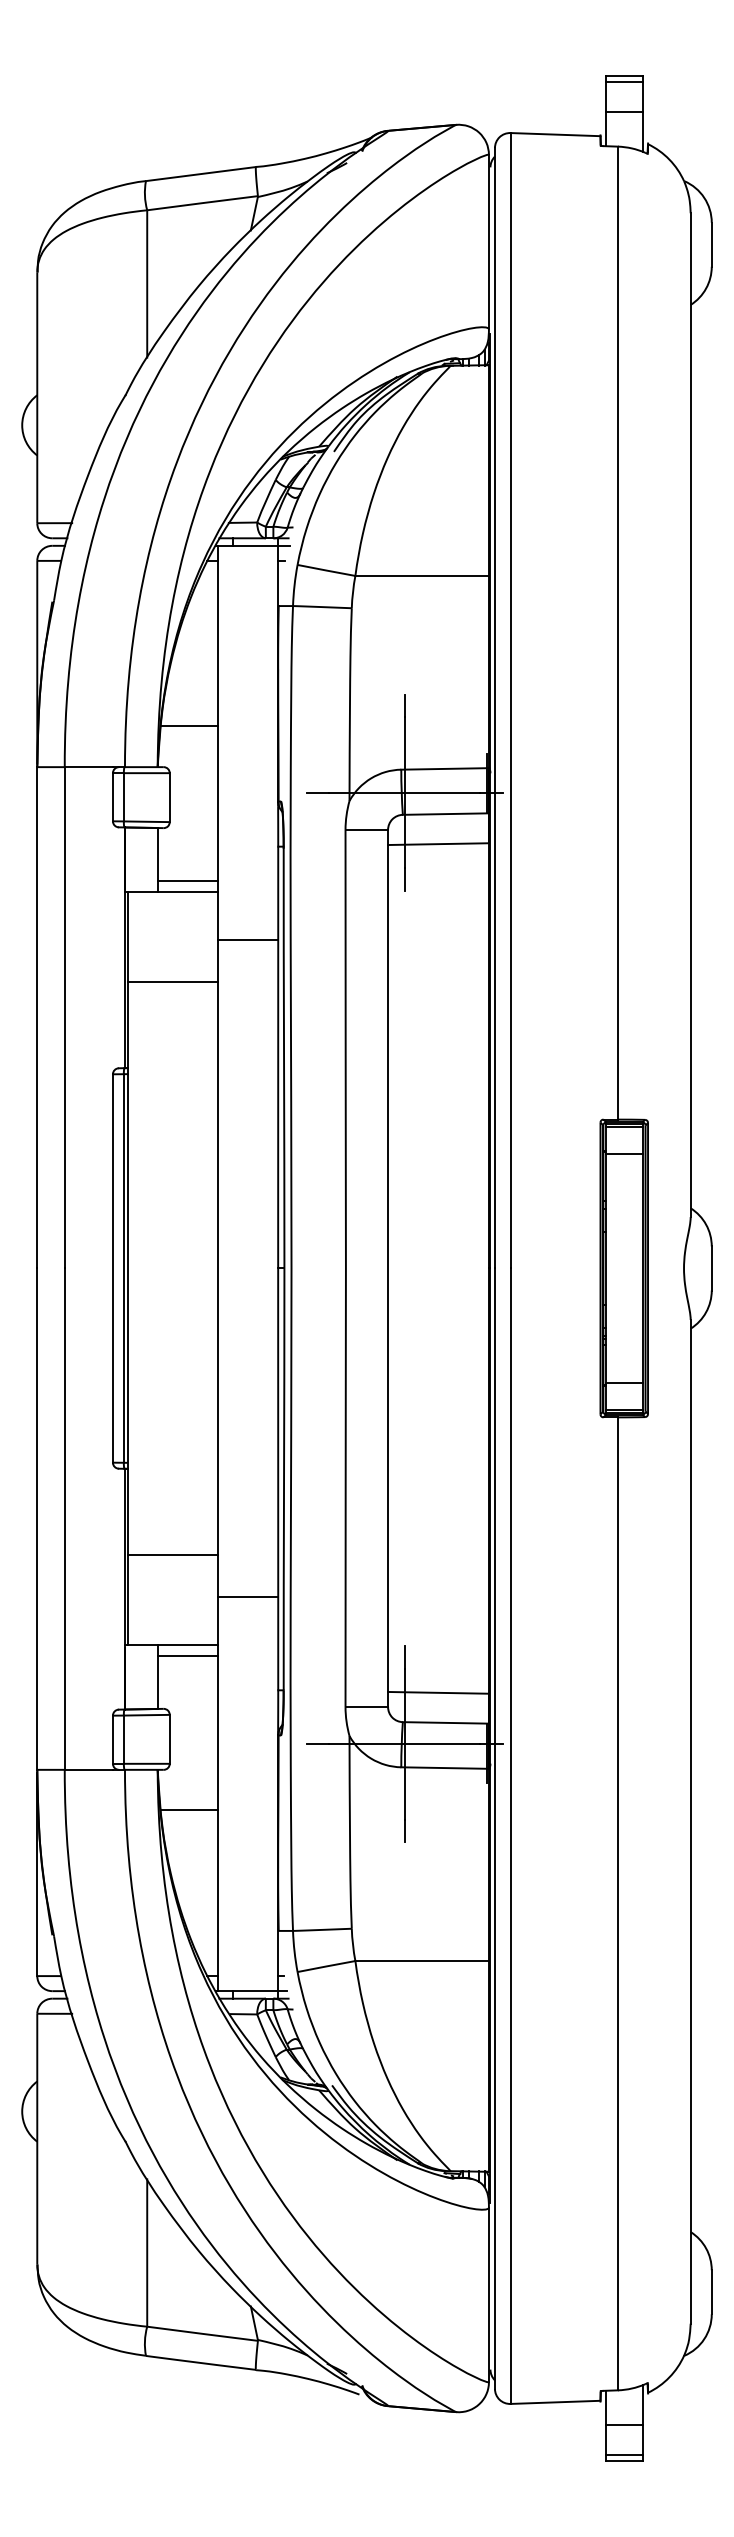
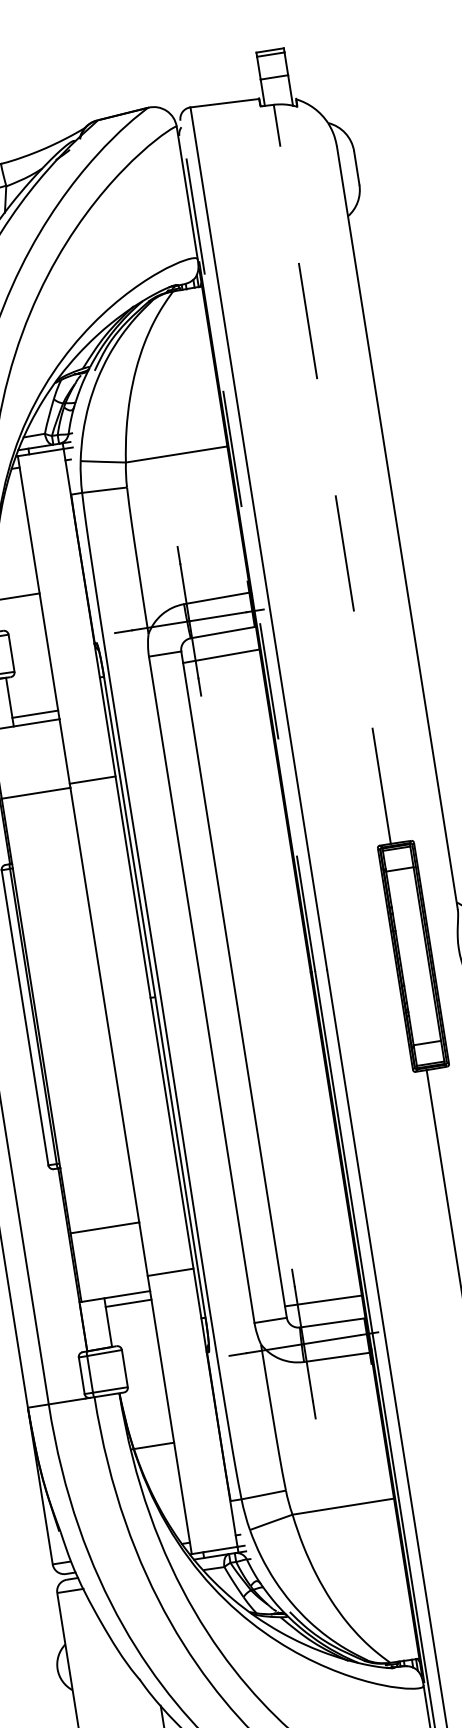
line: (618, 632) -> (332, 473), solid -> dashed
line: (494, 707) -> (247, 545), solid -> dashed
line: (247, 940) -> (92, 780), moved
line: (247, 1596) -> (170, 1272), moved
line: (189, 1810) -> (152, 1446), moved

